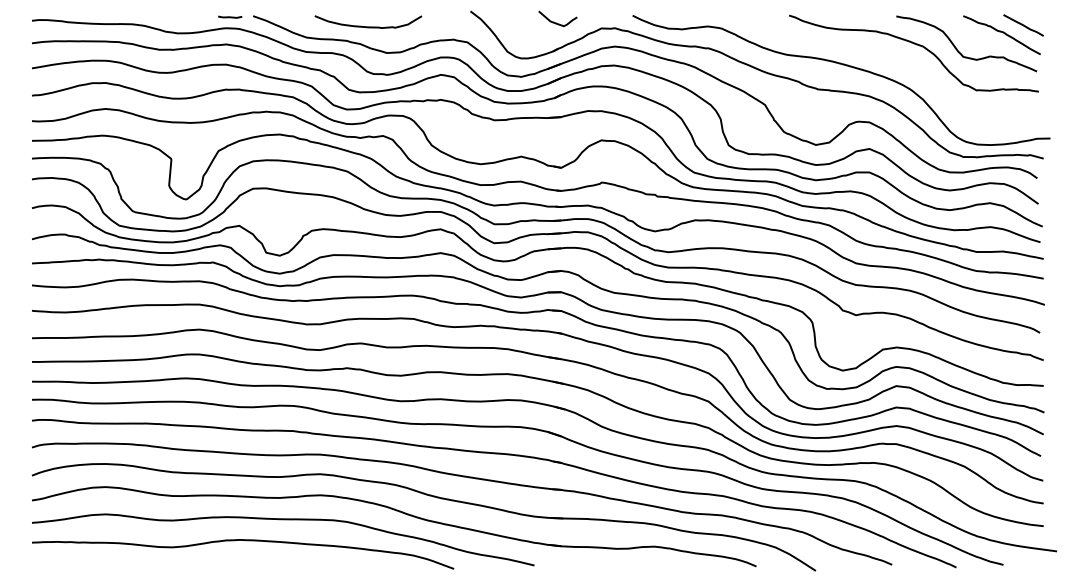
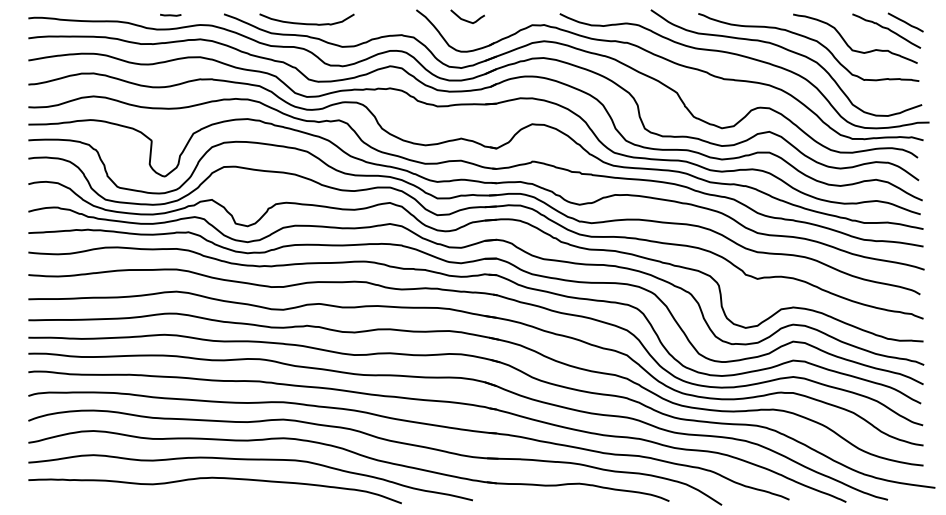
line: (229, 16) -> (170, 14), moved
curve: (555, 22) -> (465, 19), moved
curve: (367, 26) -> (306, 23), moved
curve: (891, 58) -> (788, 51), added

